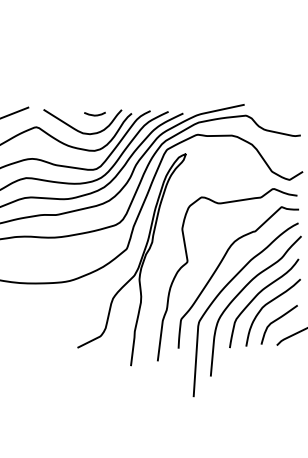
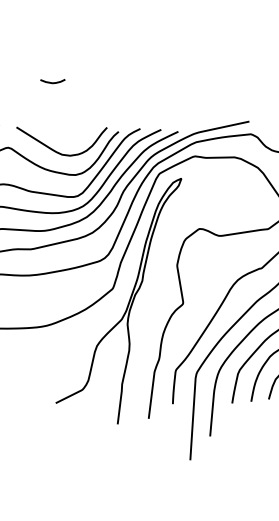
curve: (94, 114) -> (52, 81), moved

